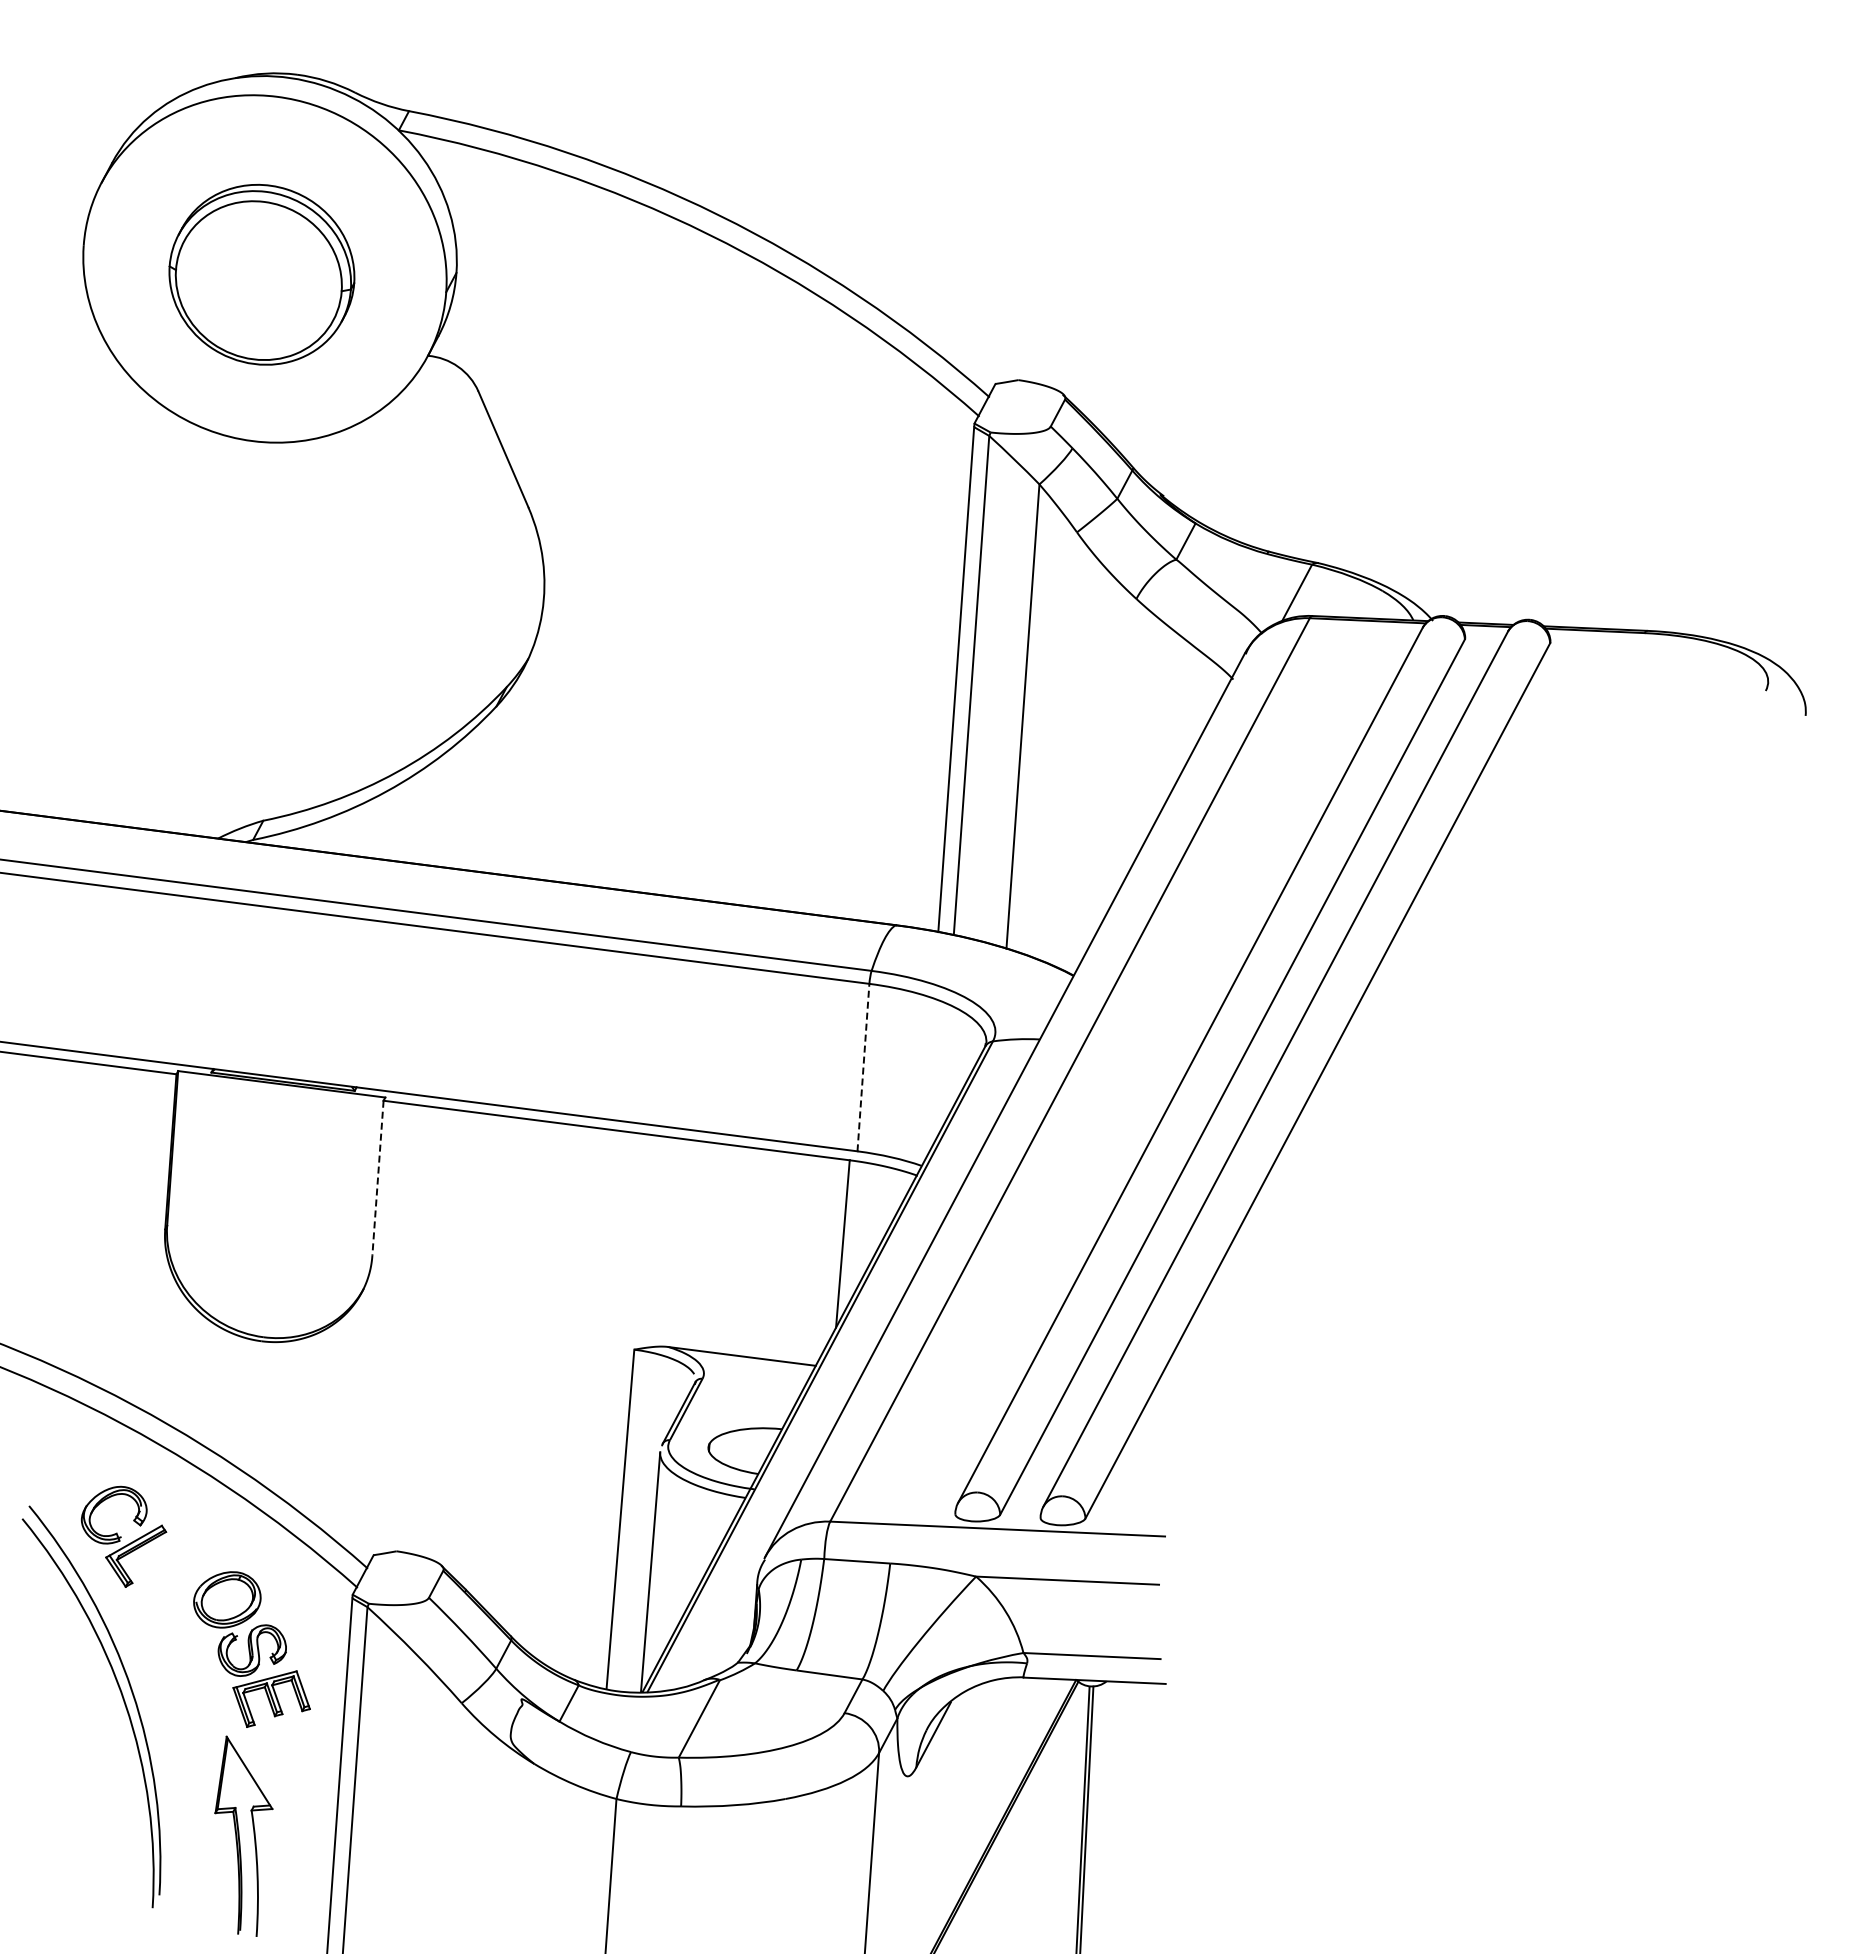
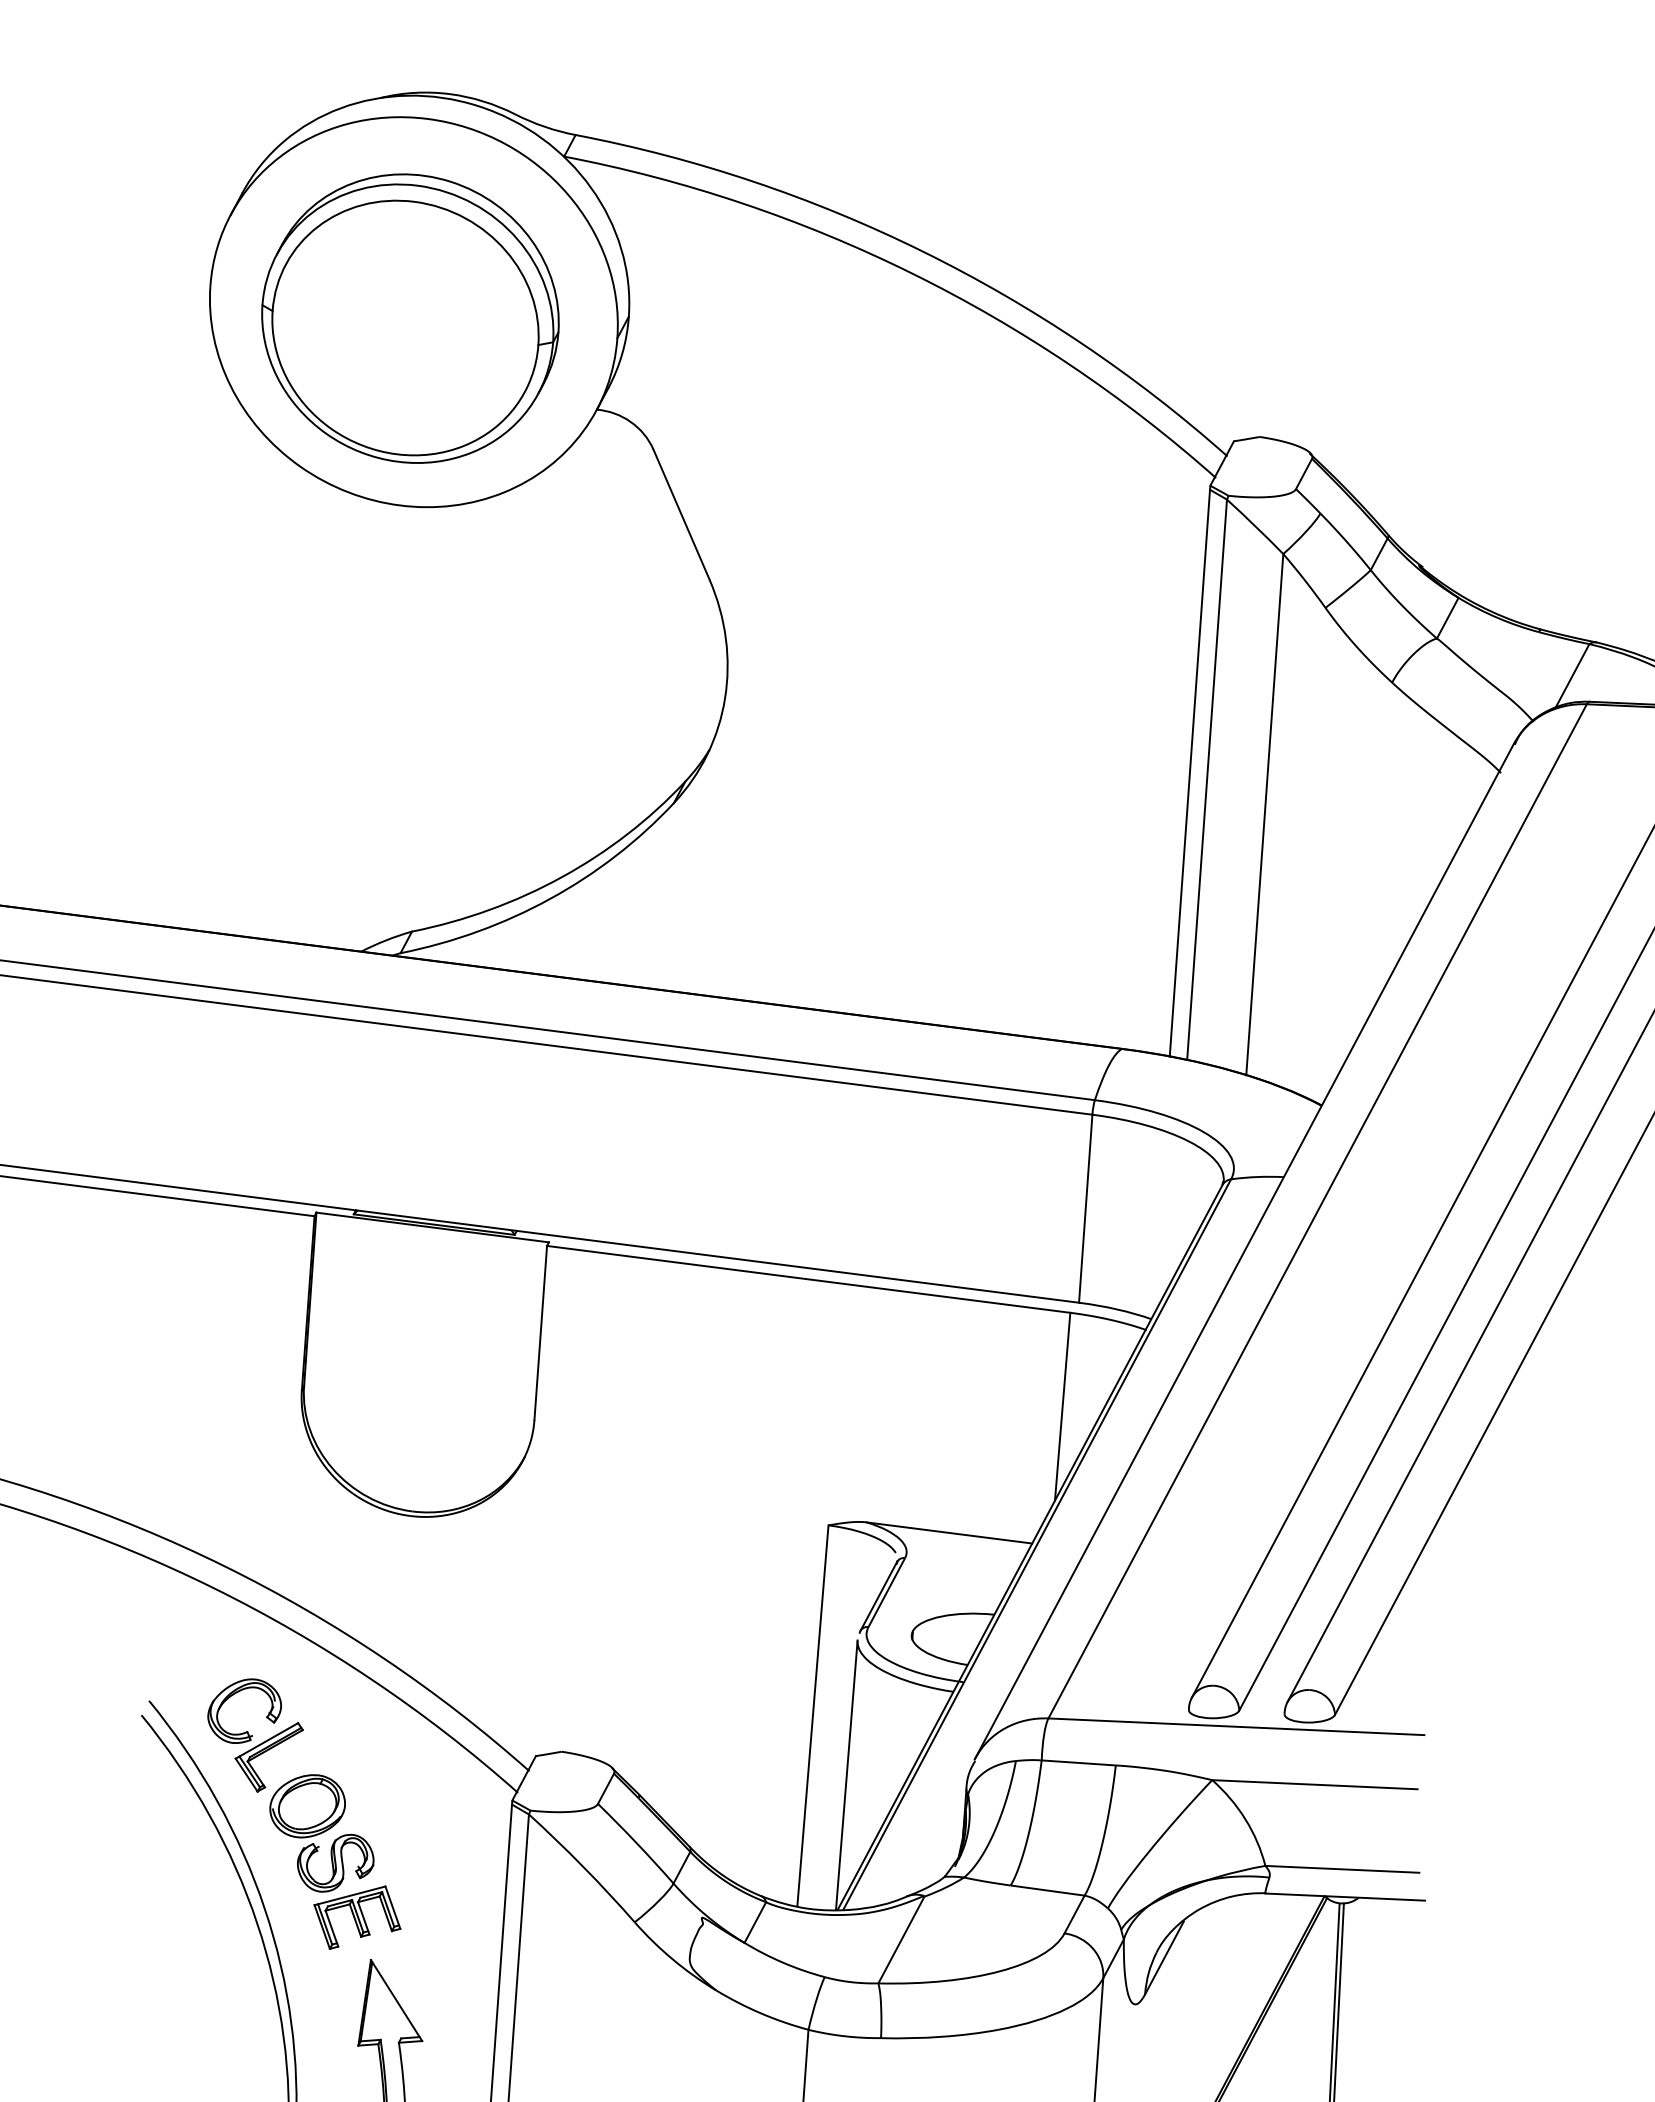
part: (261, 274) -> (409, 318), size x1.43
line: (863, 1067) -> (1085, 1208), dashed -> solid
line: (377, 1178) -> (540, 1333), dashed -> solid
part: (251, 1649) -> (334, 1861), moved

